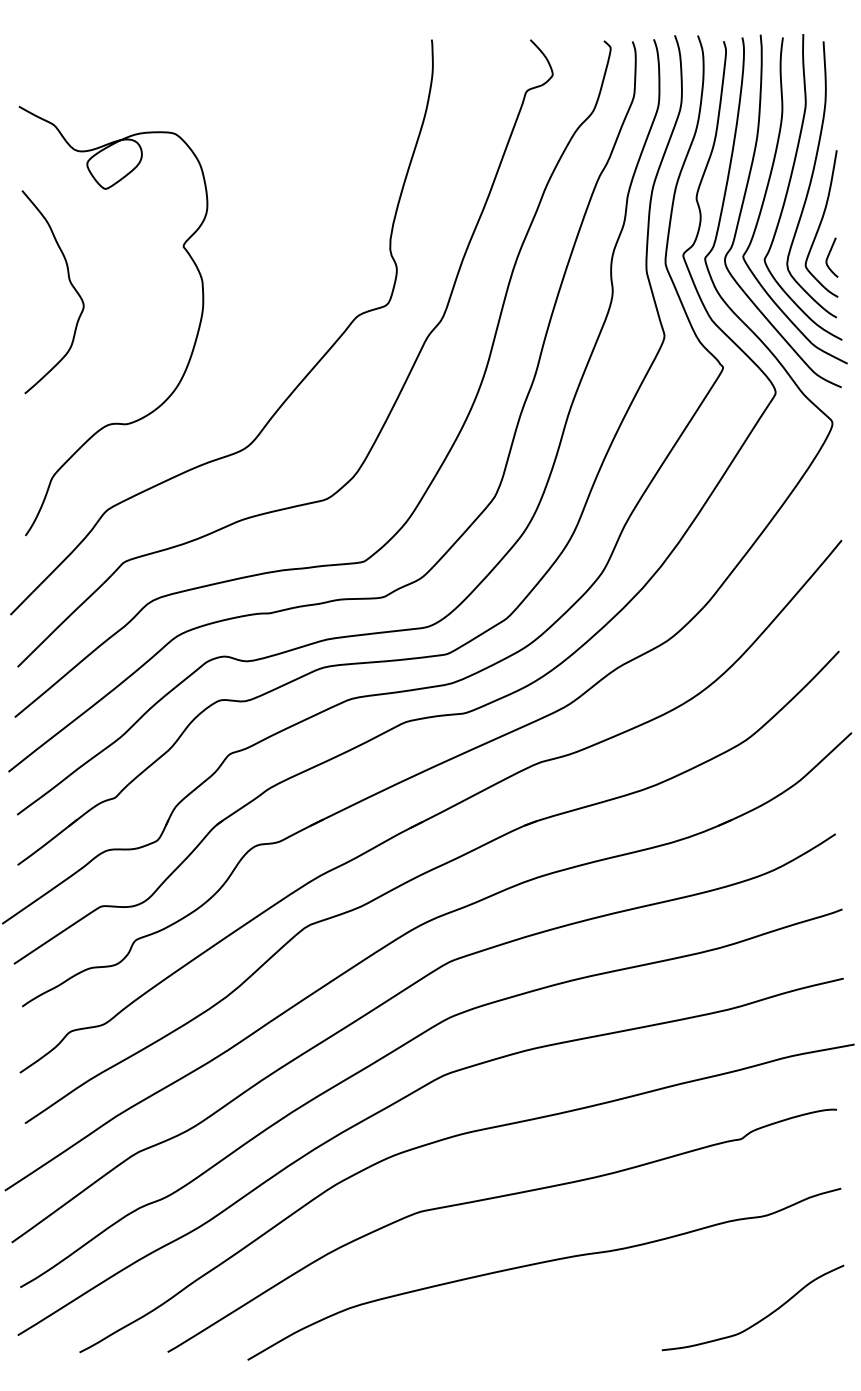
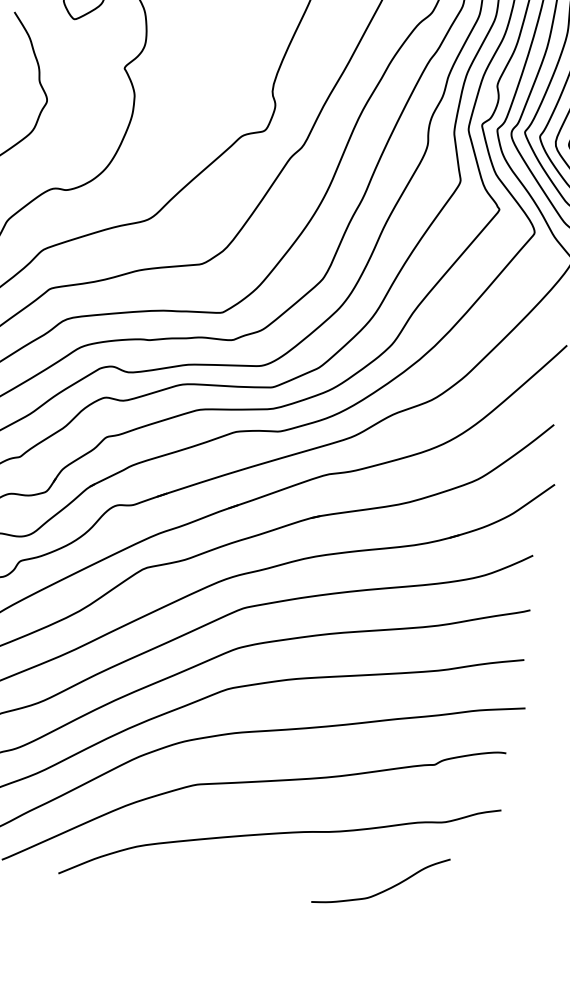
curve: (760, 1319) -> (385, 889), moved

